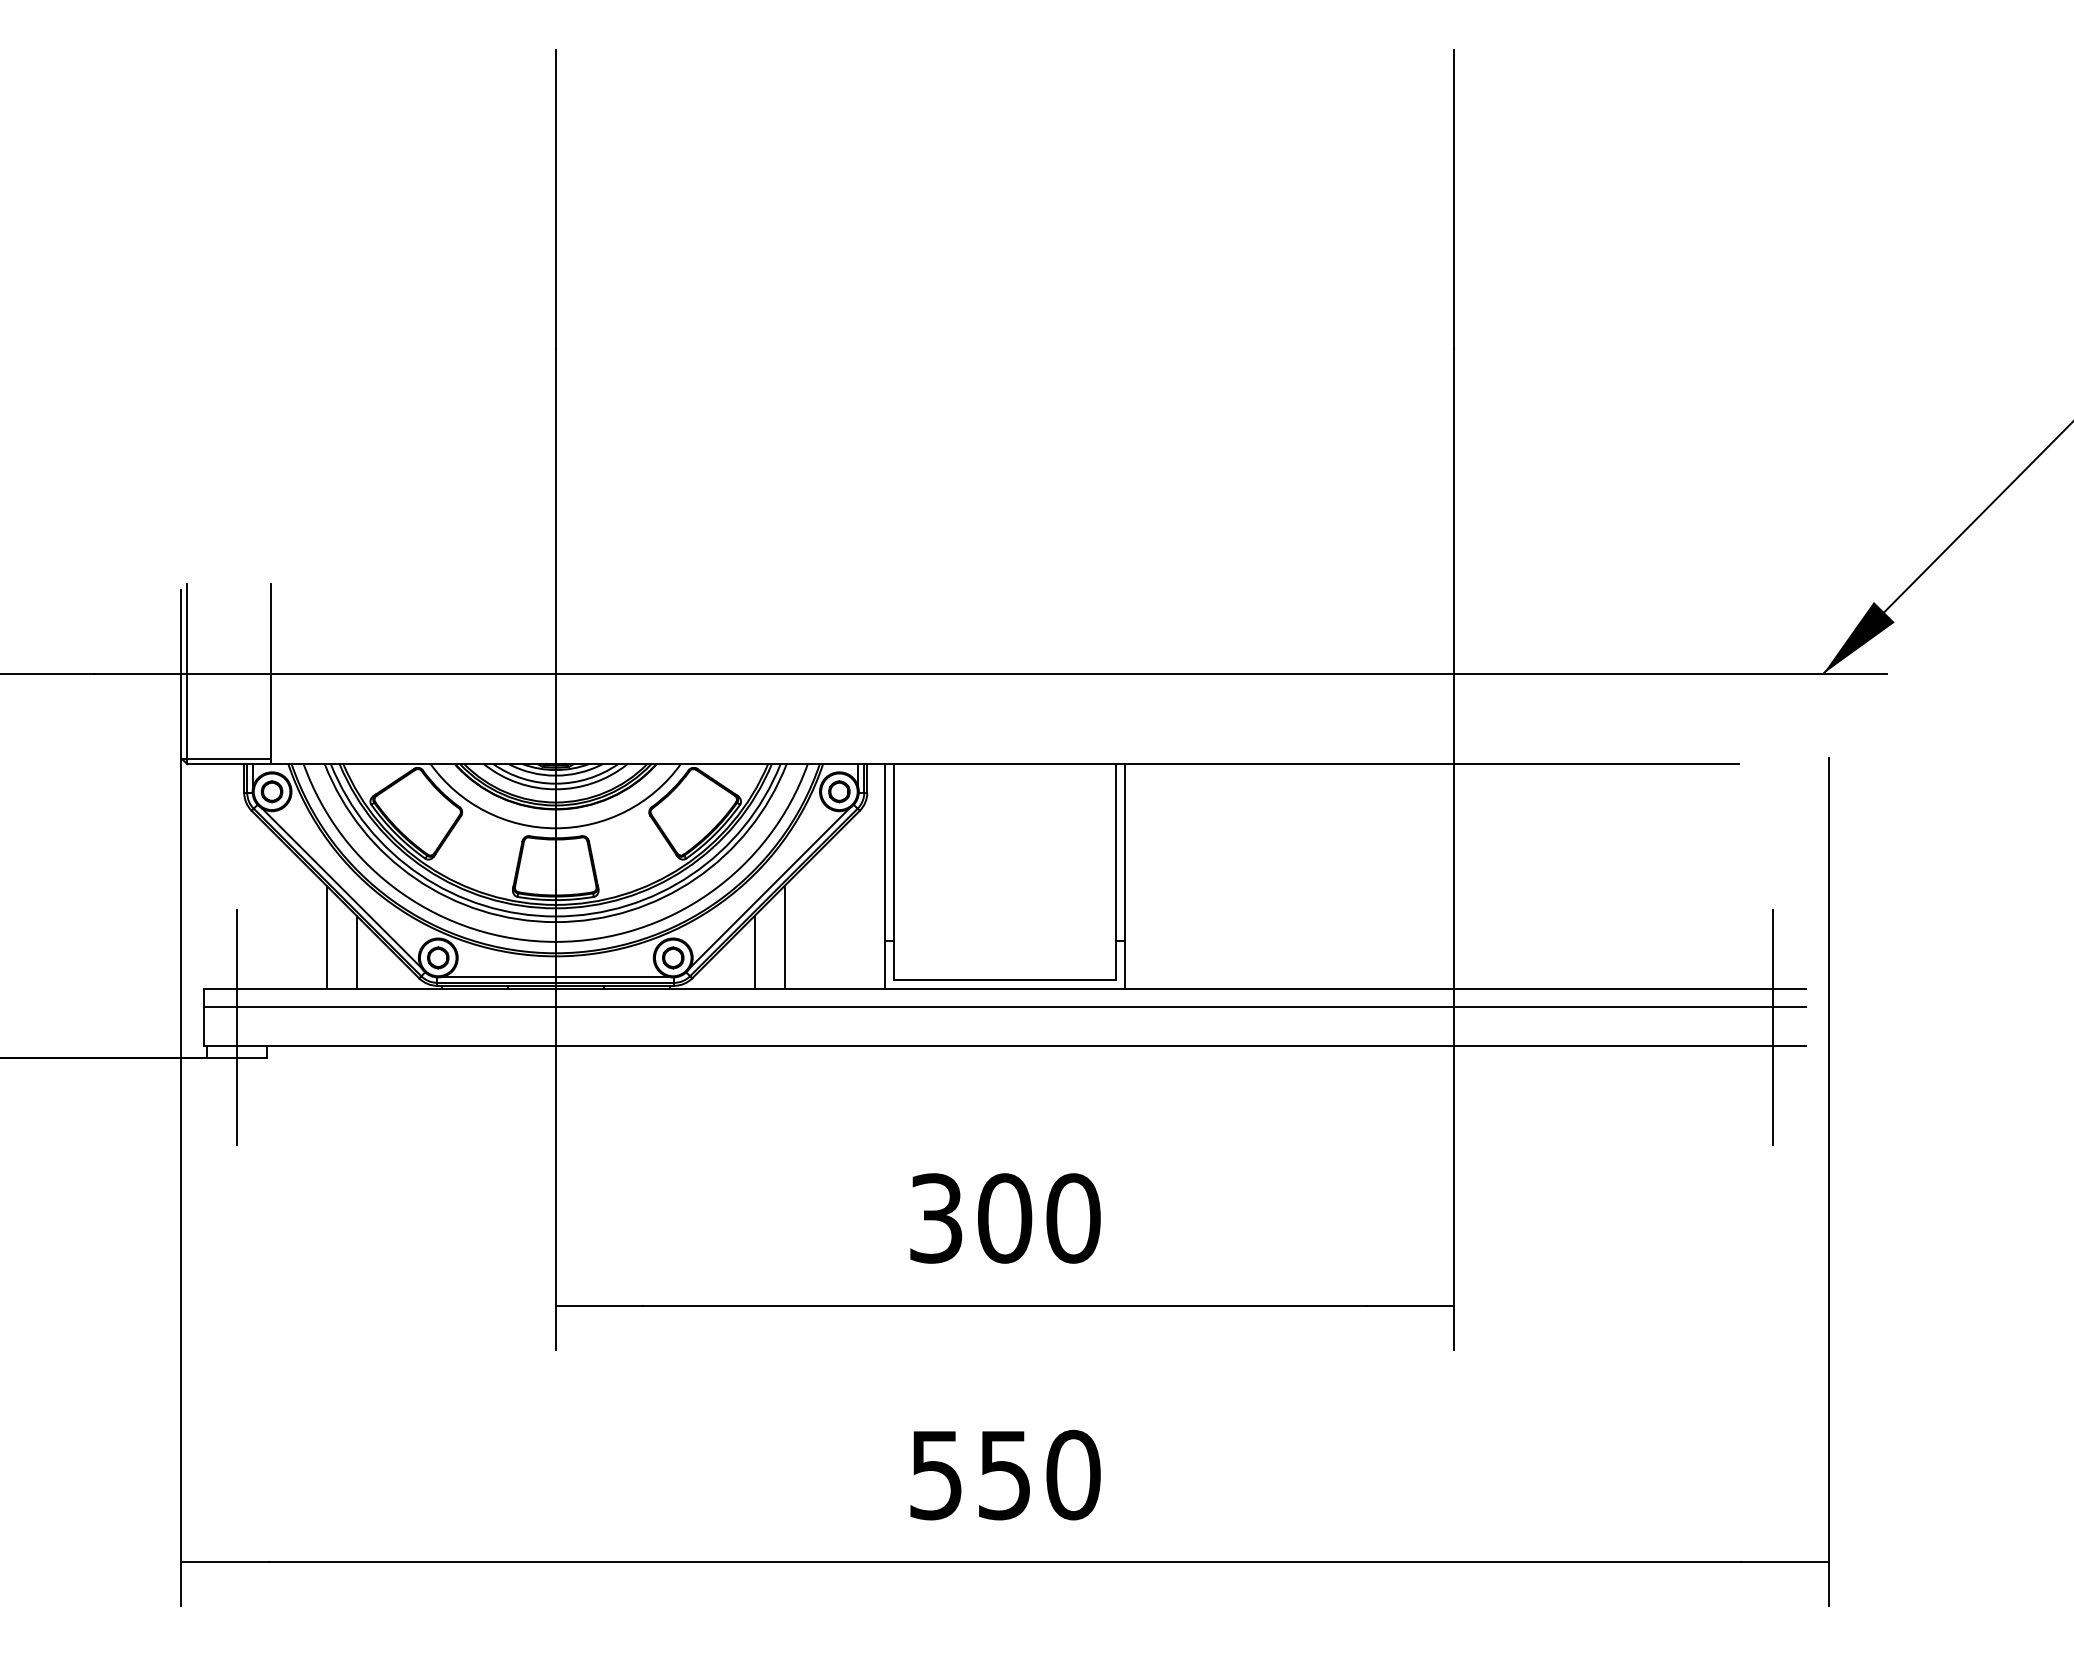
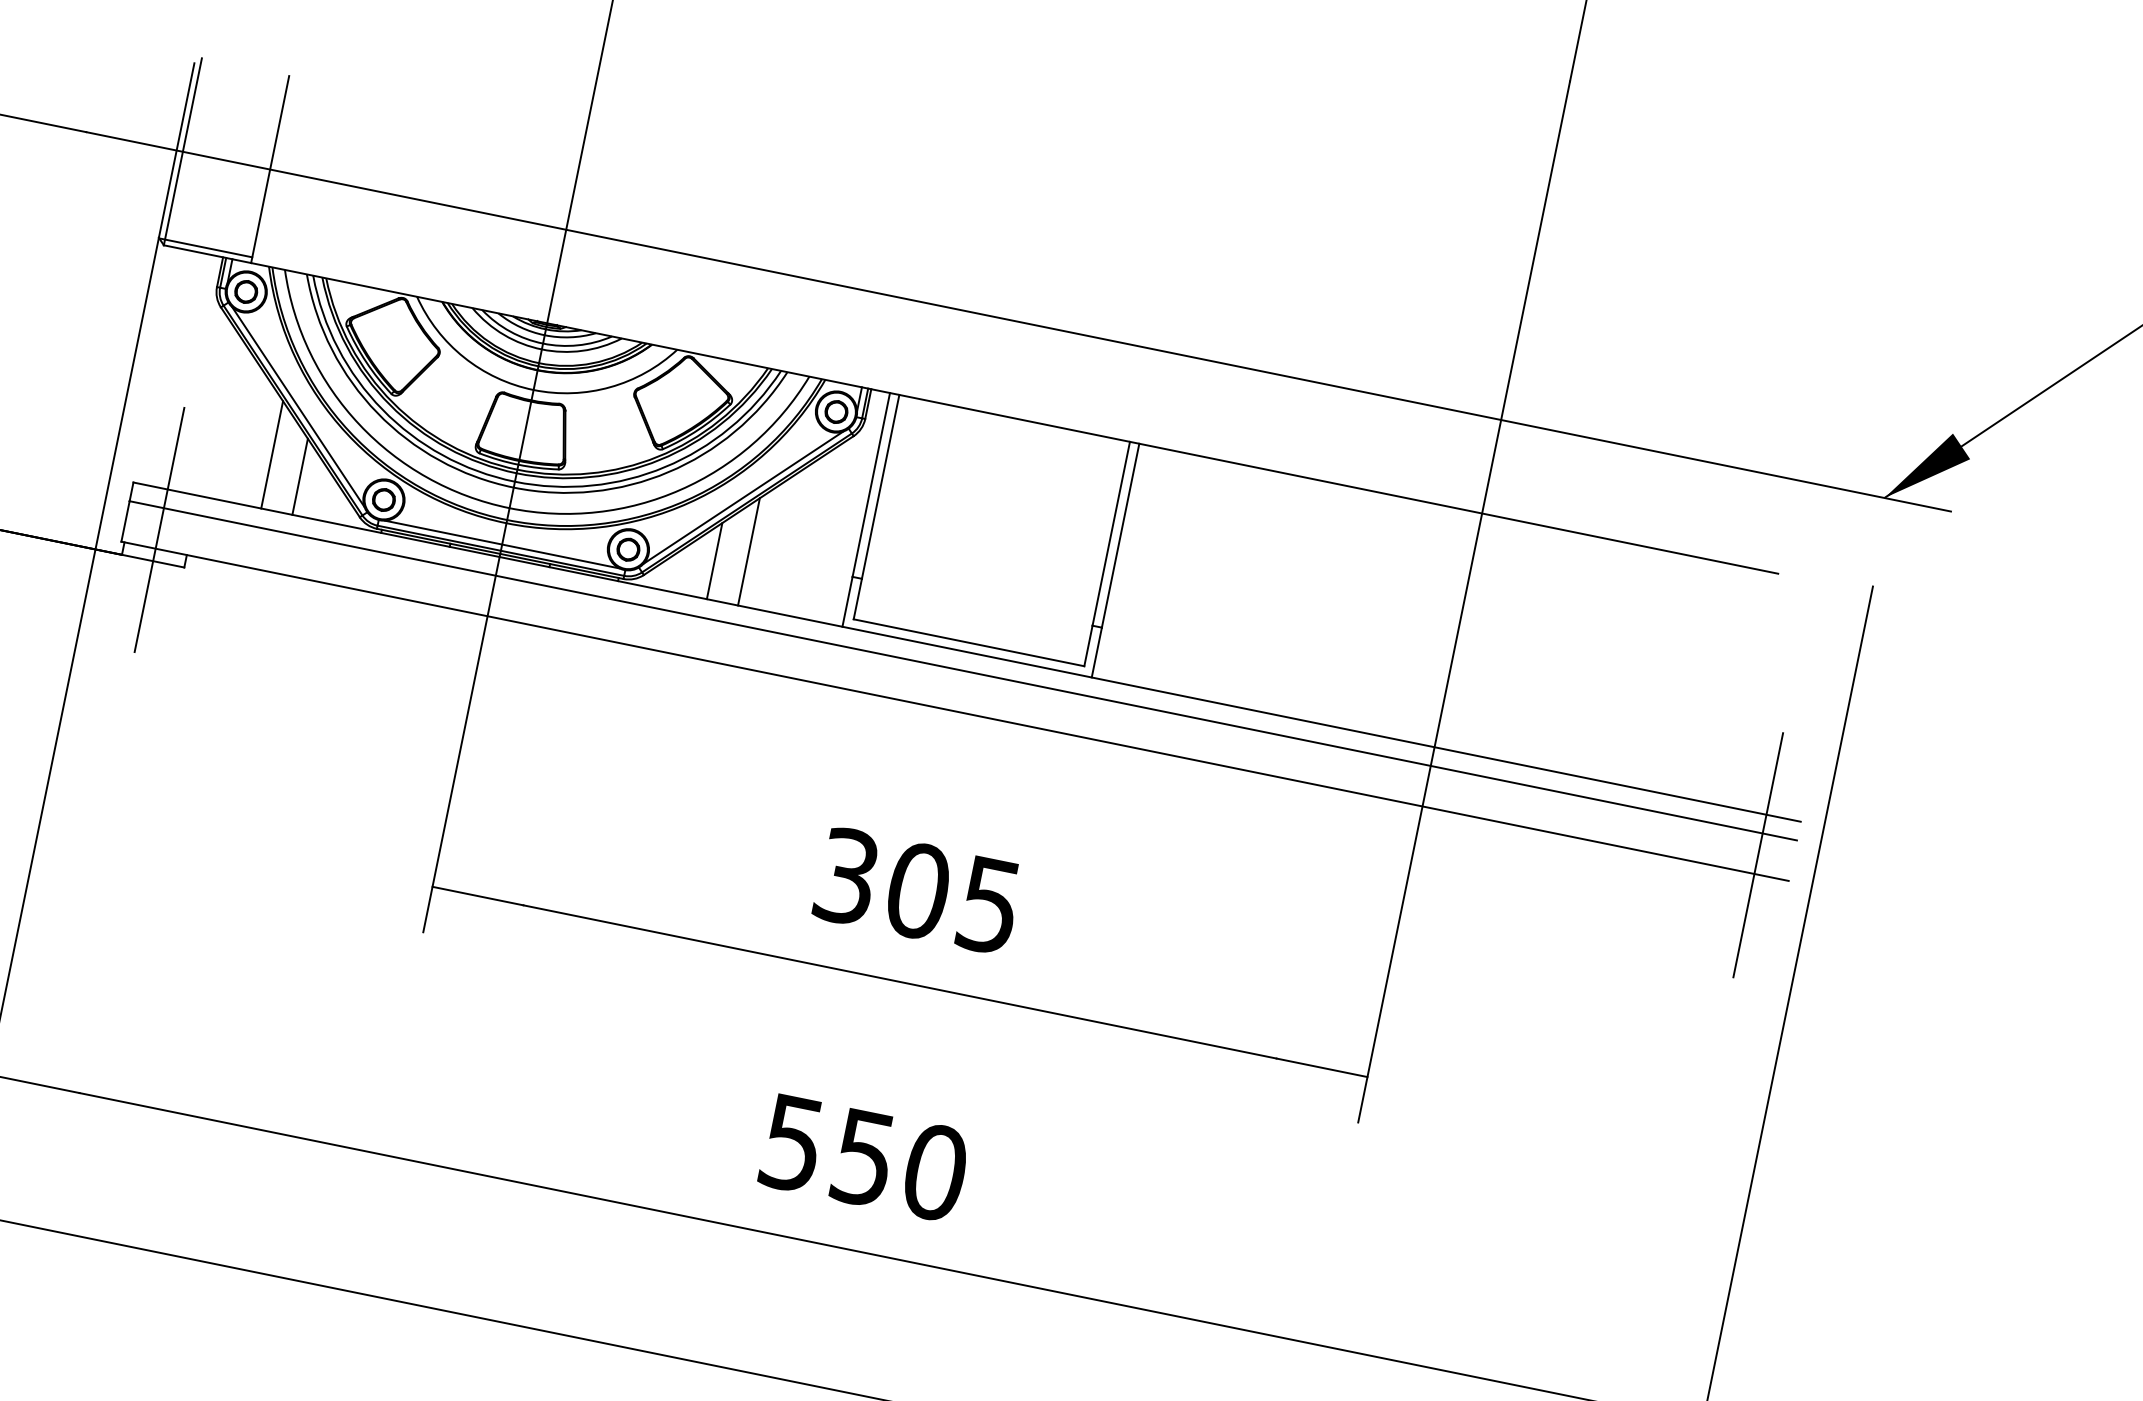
text: (1073, 1218) -> (989, 905), 300 -> 305

